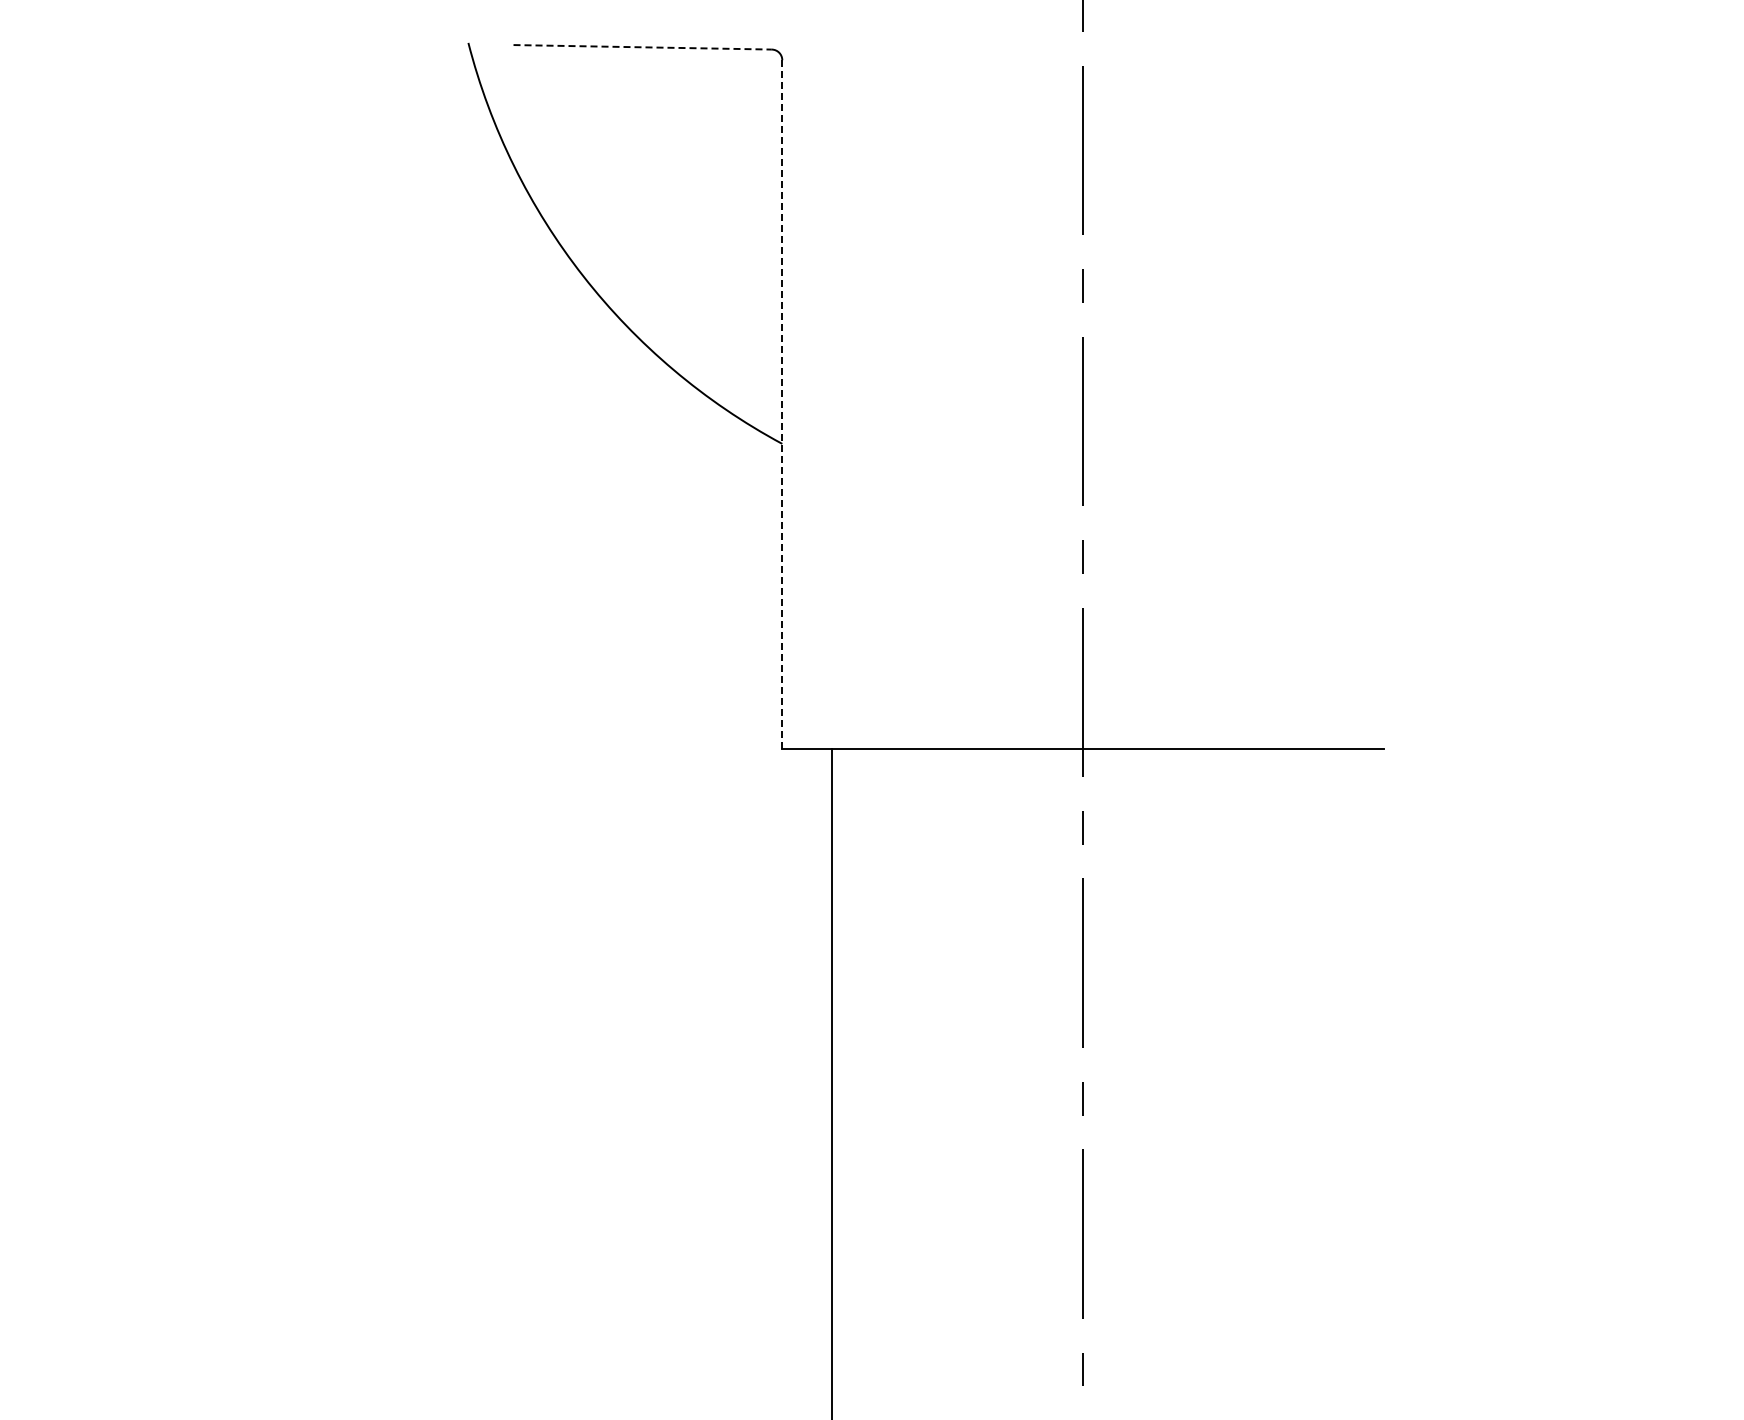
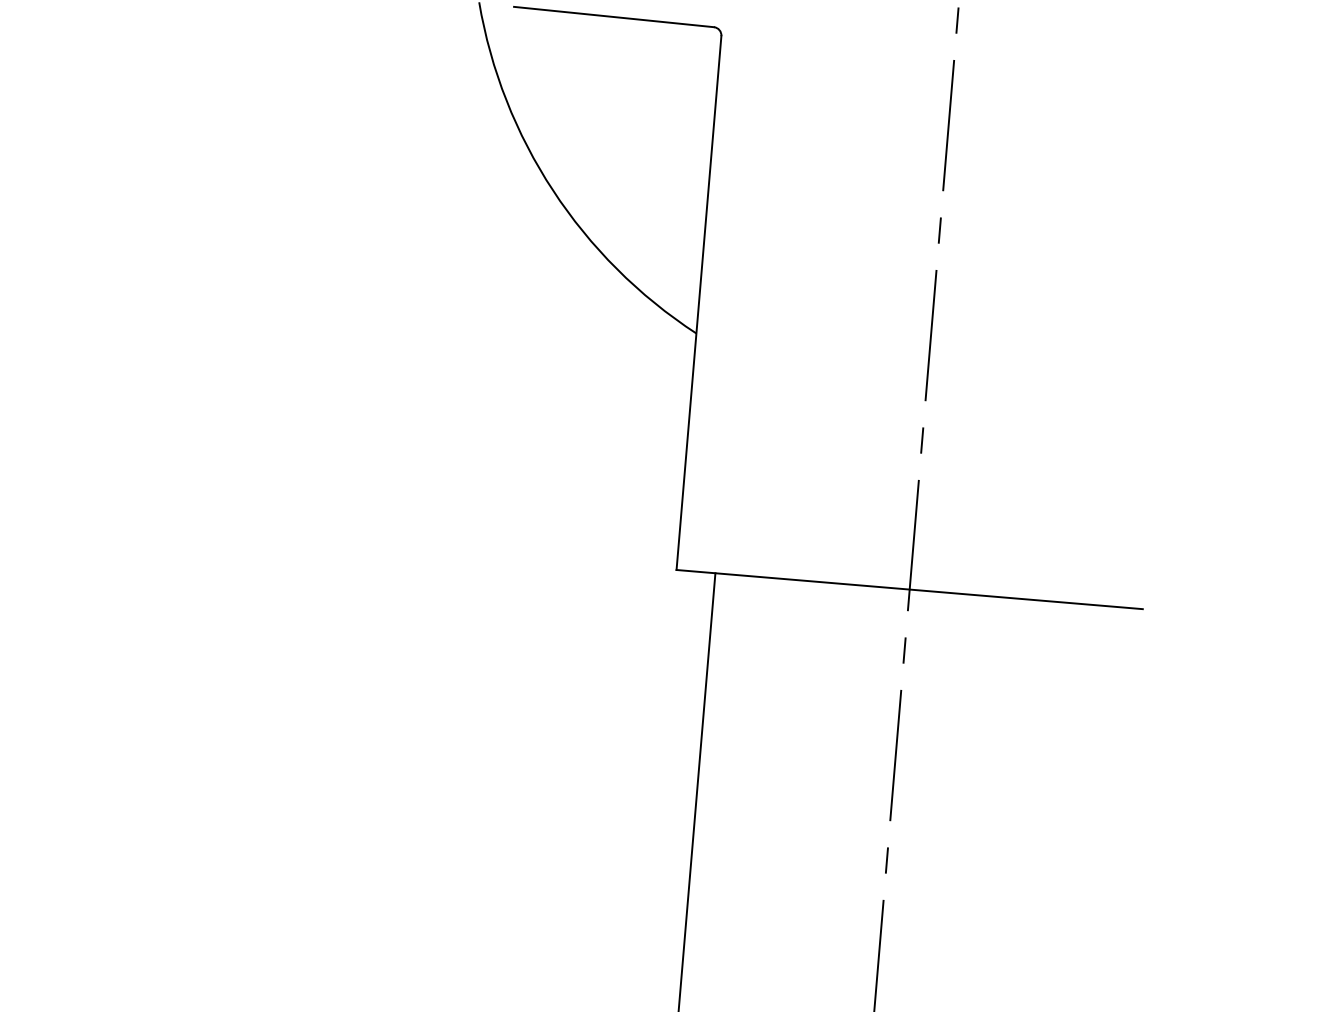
line: (643, 47) -> (614, 17), dashed -> solid
line: (782, 405) -> (699, 303), dashed -> solid

